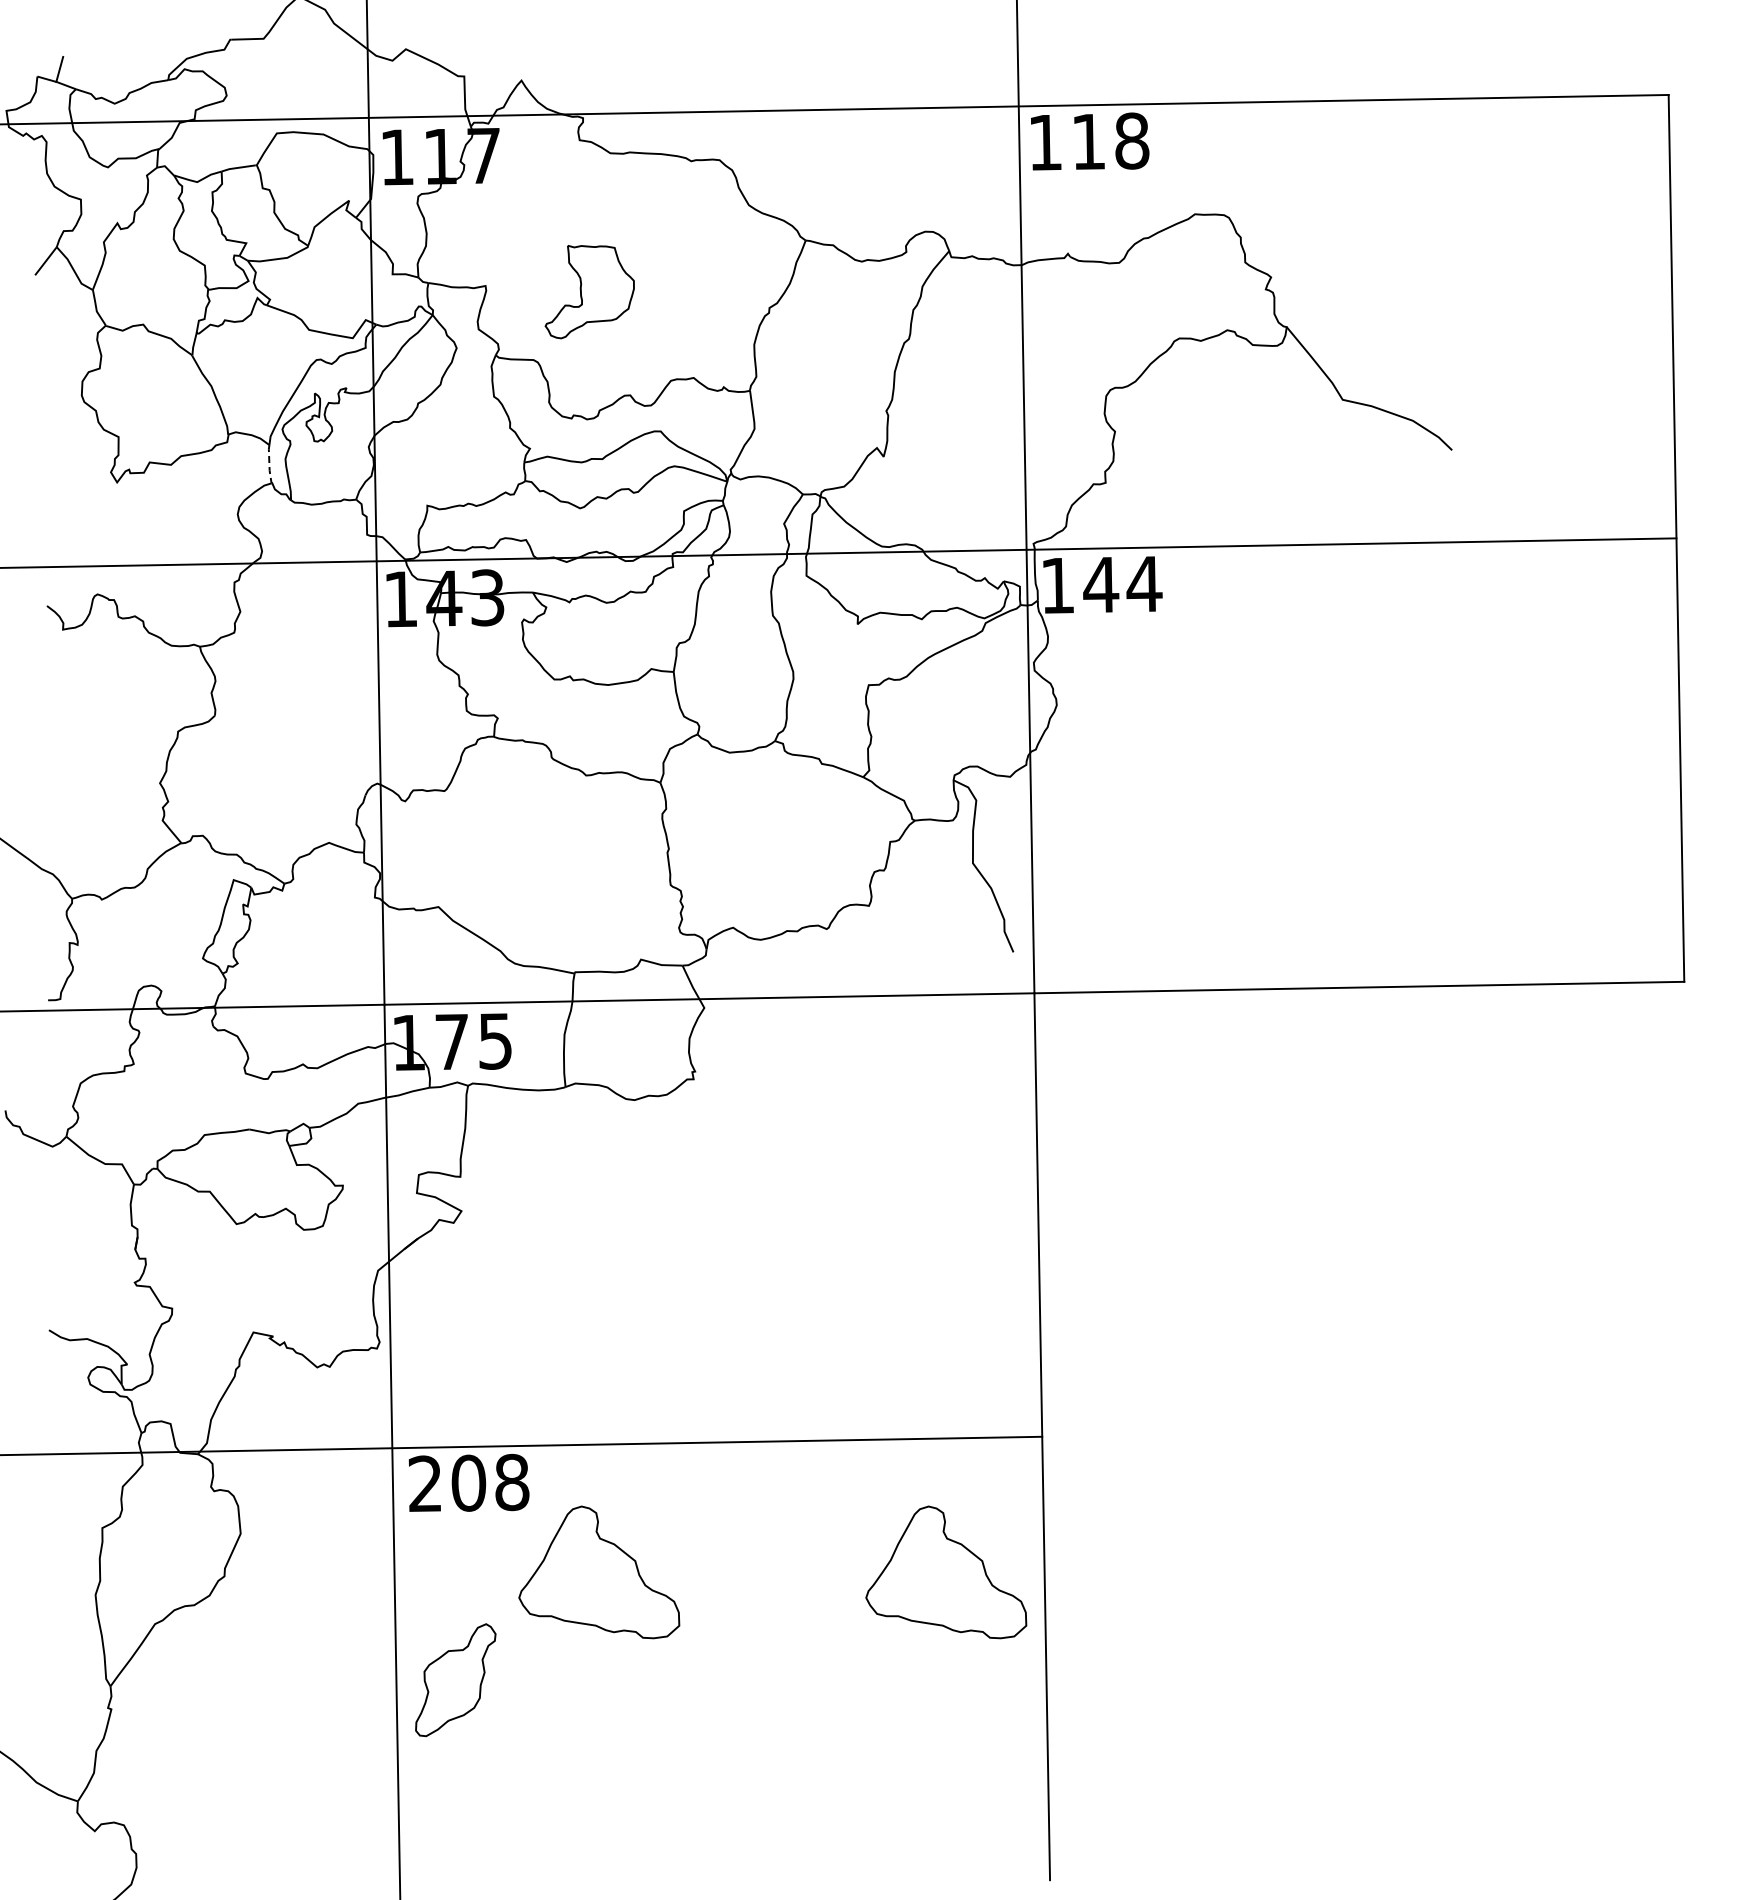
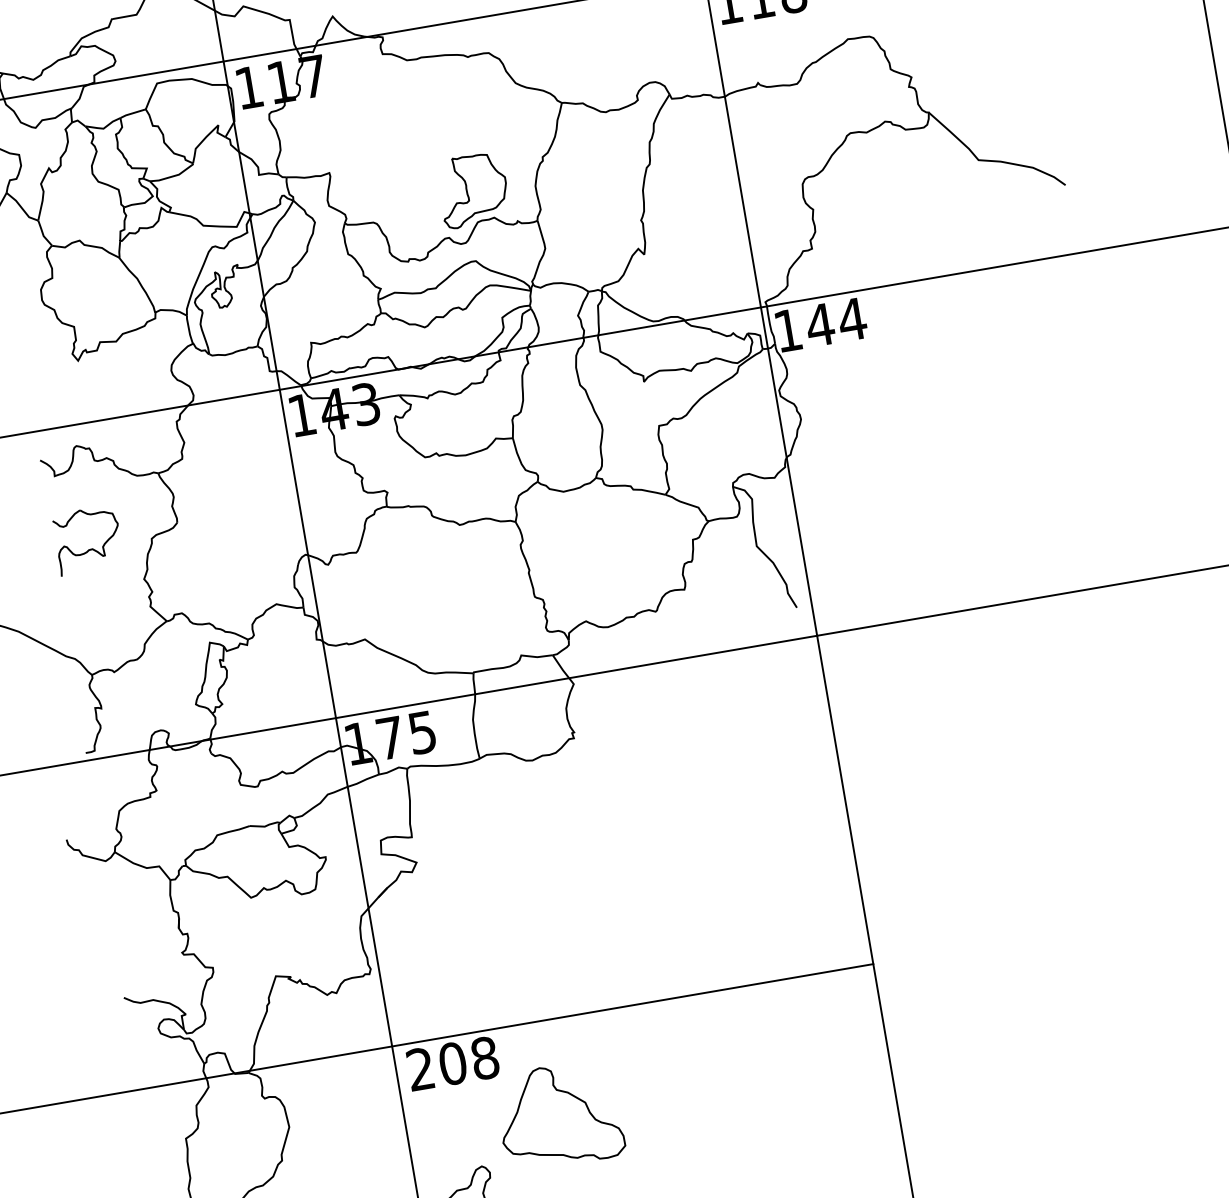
part: (589, 292) -> (473, 190), moved
line: (269, 463) -> (189, 329), dashed -> solid
part: (94, 732) -> (89, 548), added
part: (946, 1572) -> (817, 1075), removed

